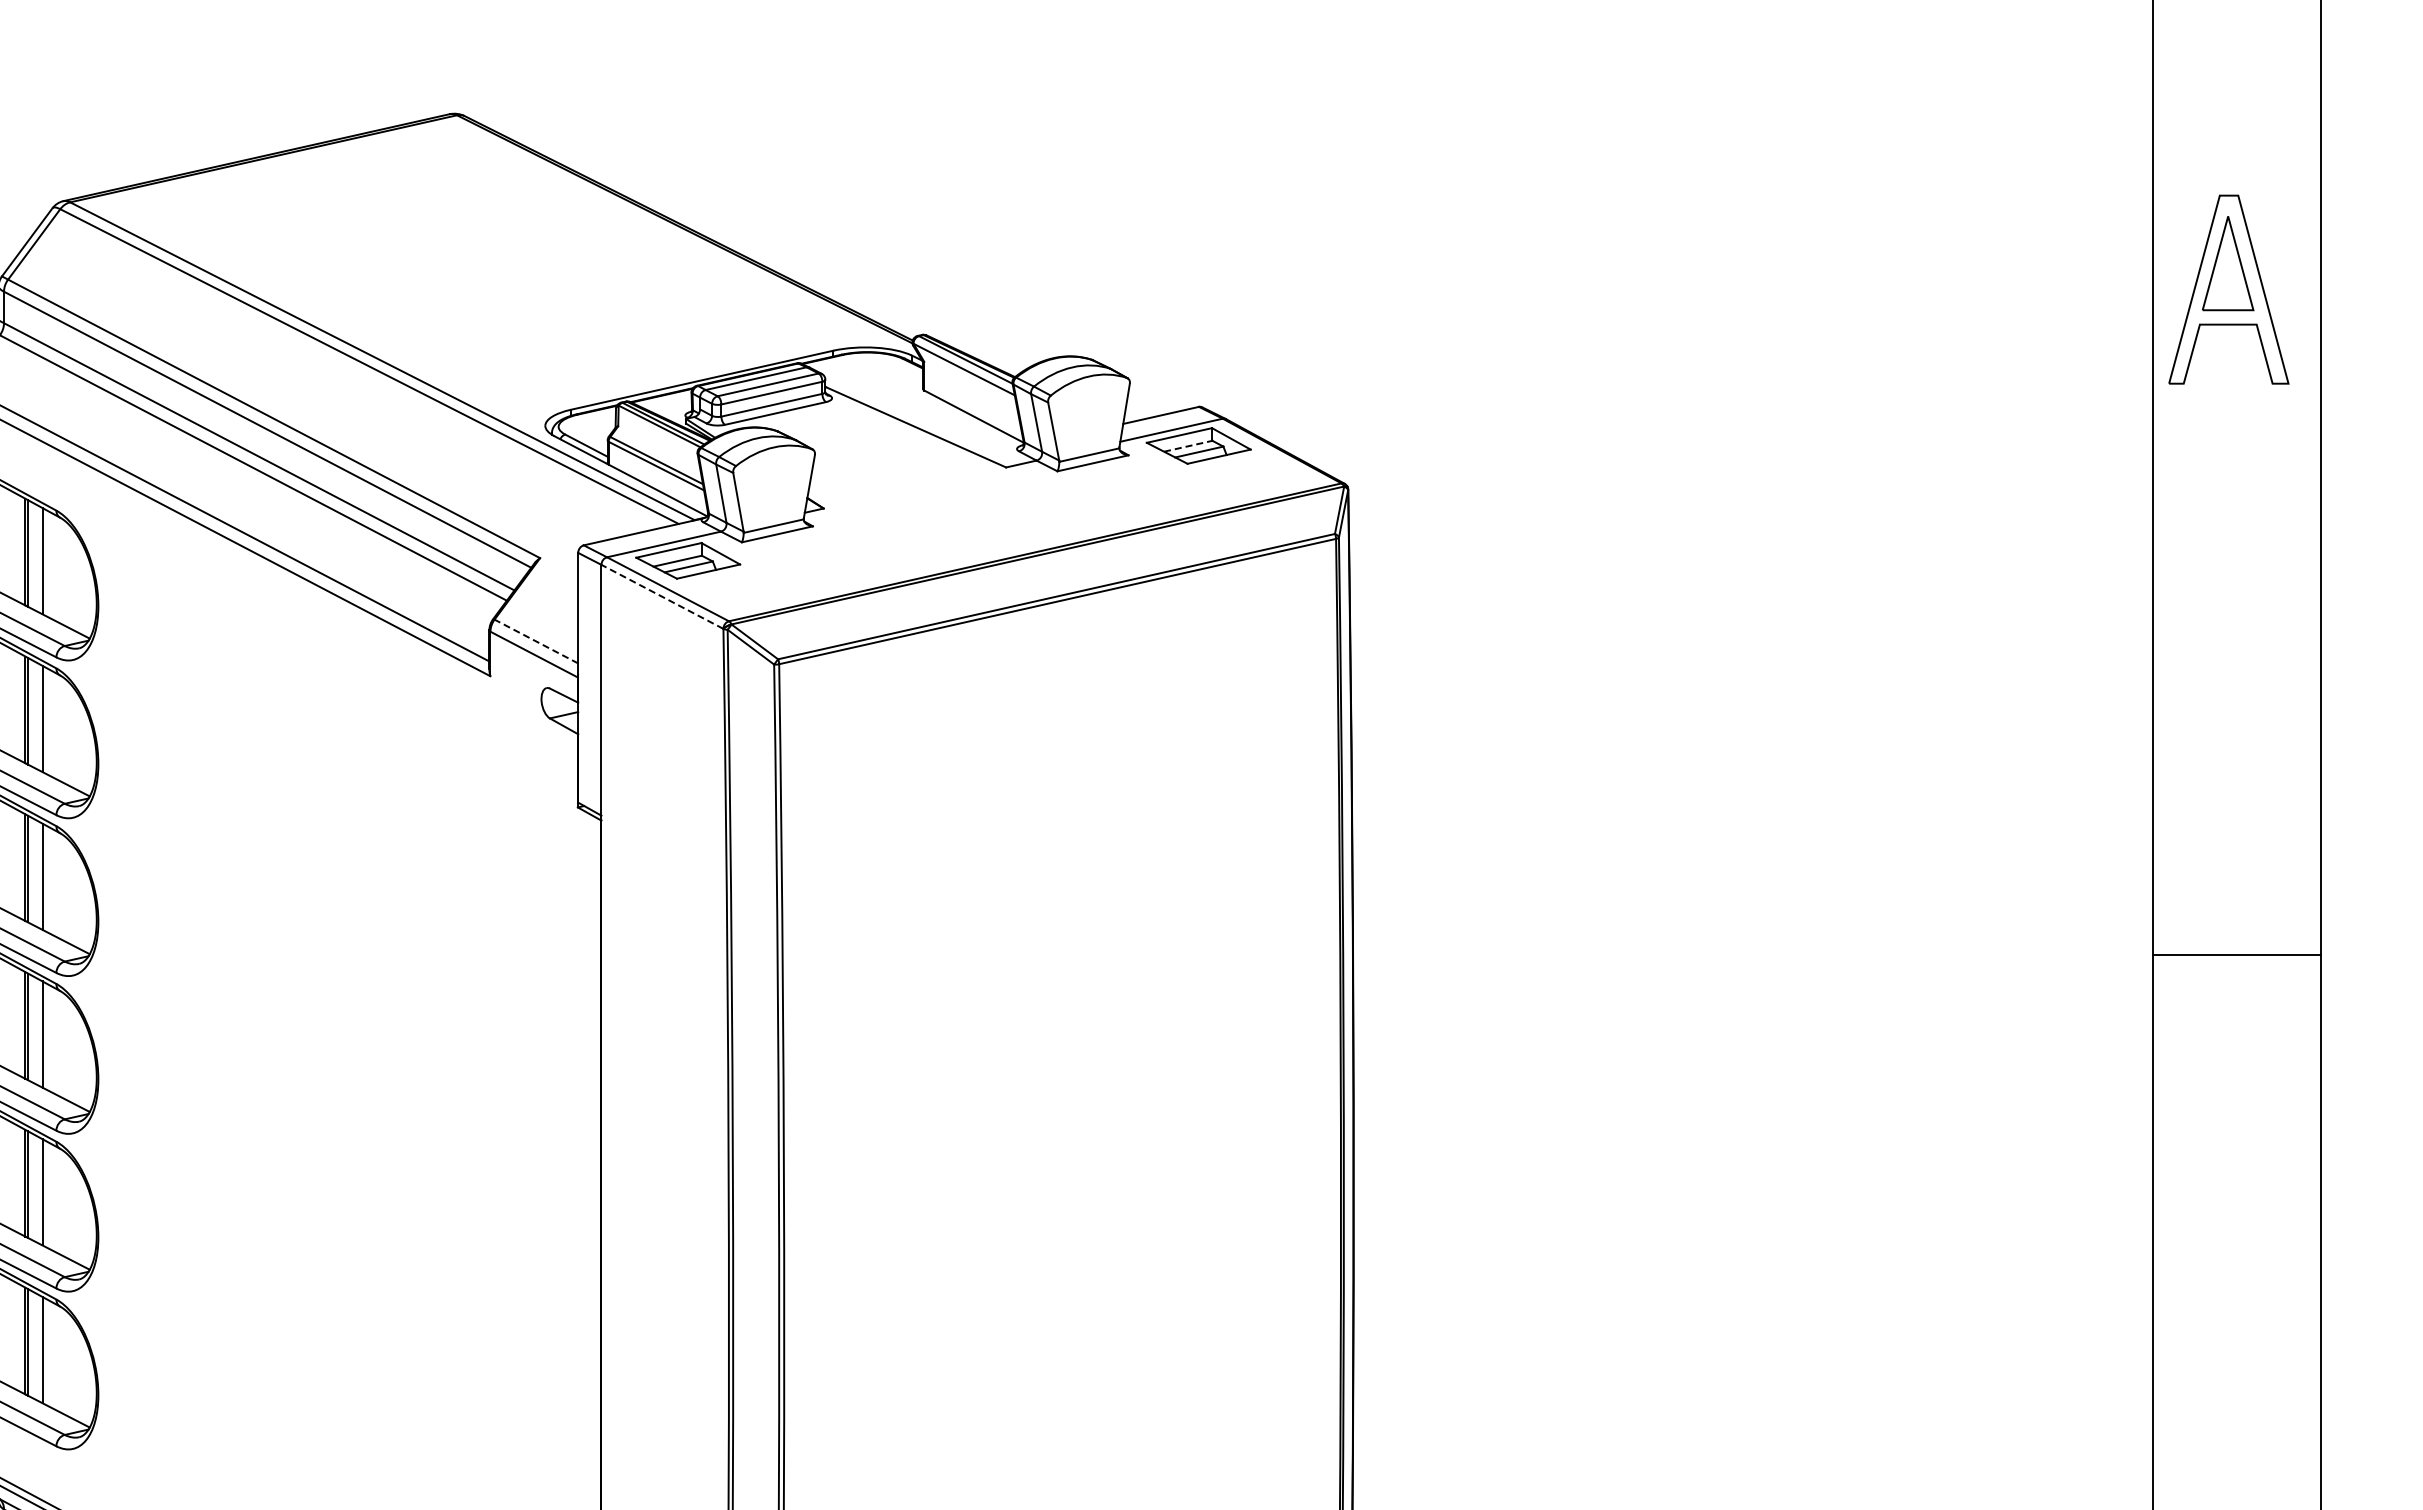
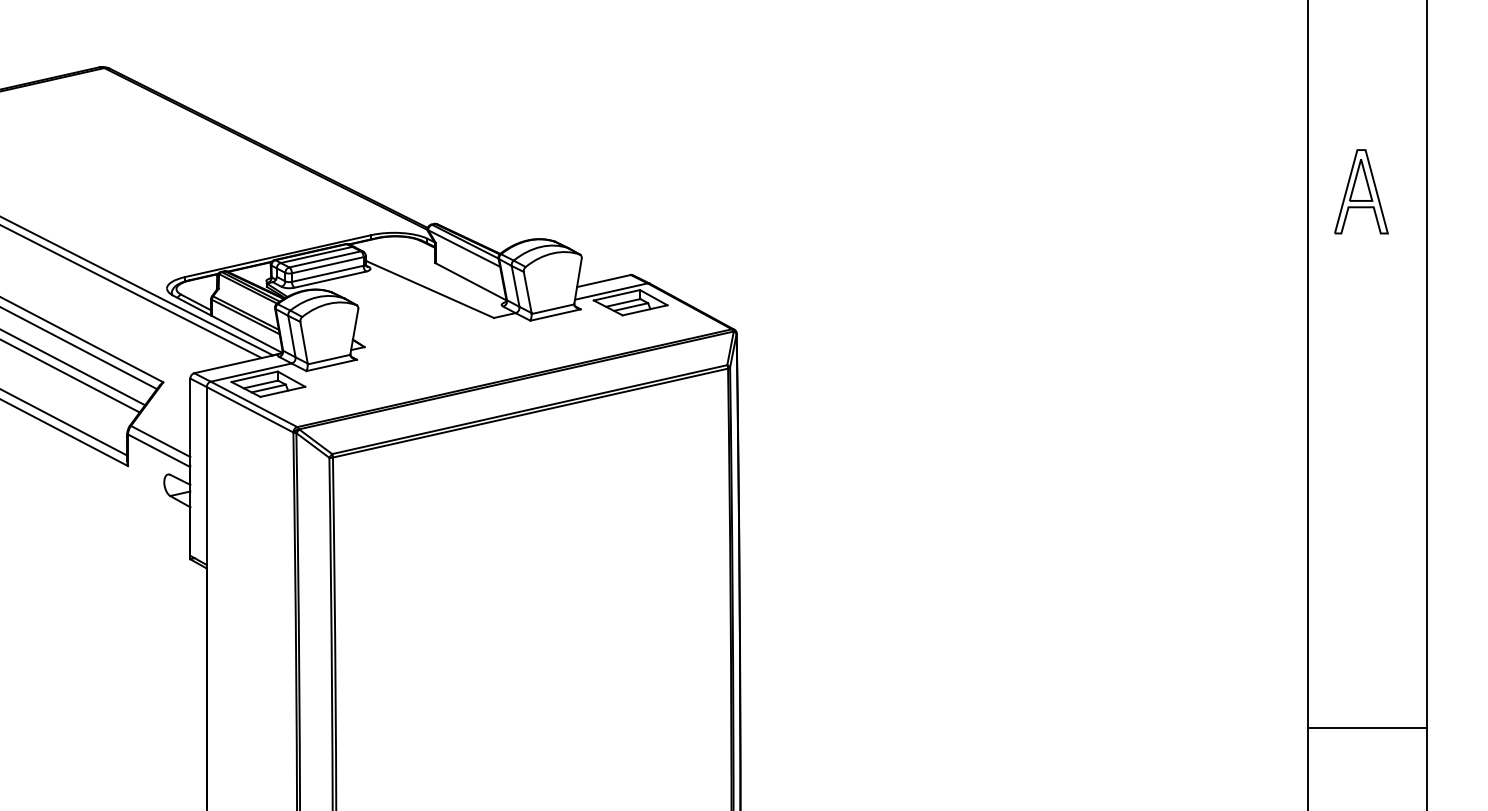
part: (2228, 289) -> (1361, 191), size x0.62
line: (1188, 446) -> (623, 303), dashed -> solid
line: (662, 596) -> (250, 409), dashed -> solid
line: (535, 641) -> (160, 441), dashed -> solid
line: (2236, 955) -> (1366, 728), moved

